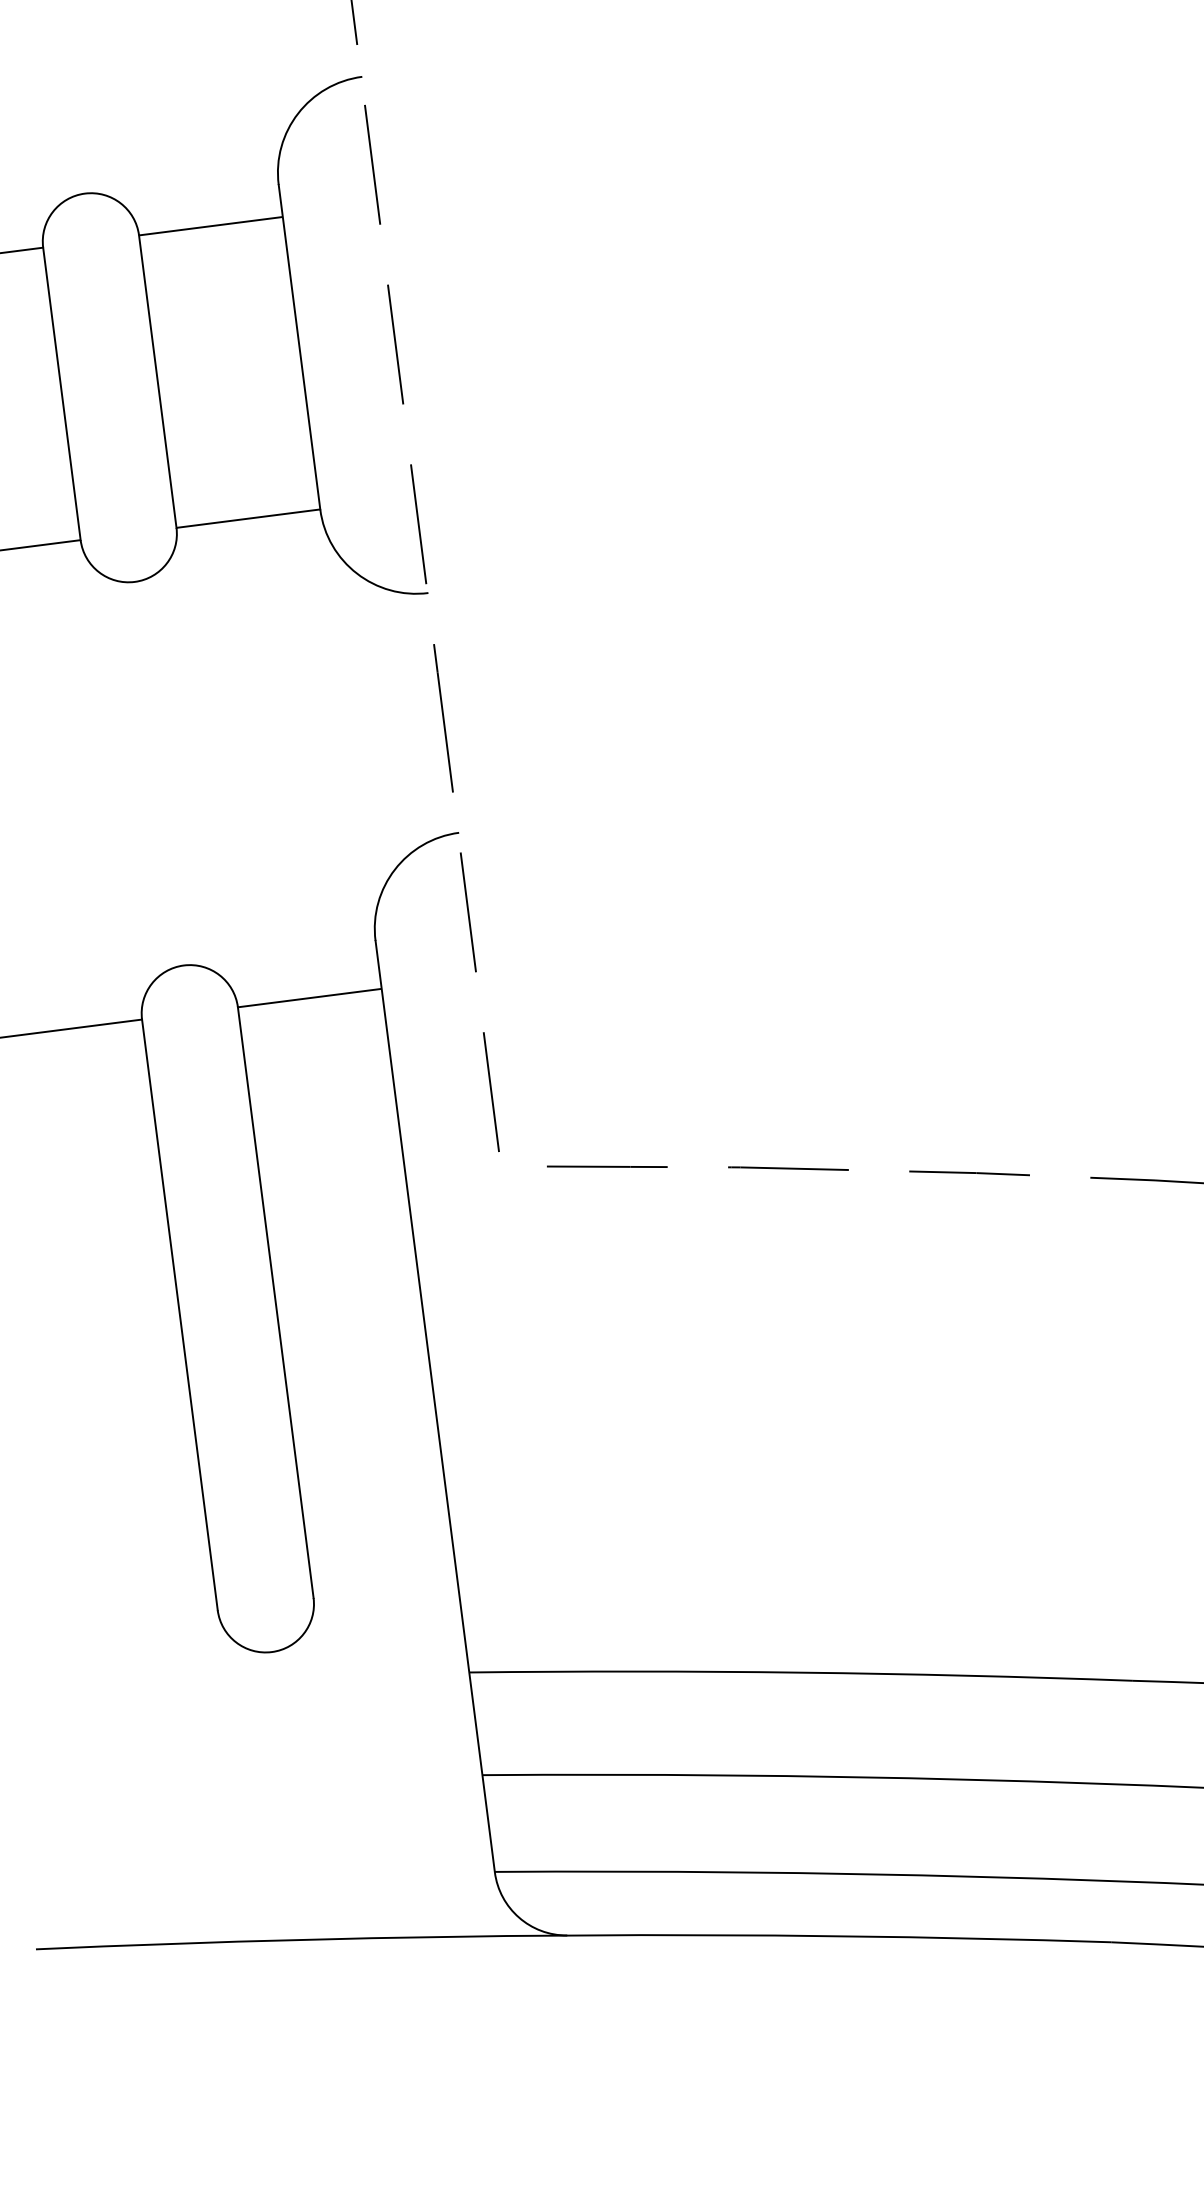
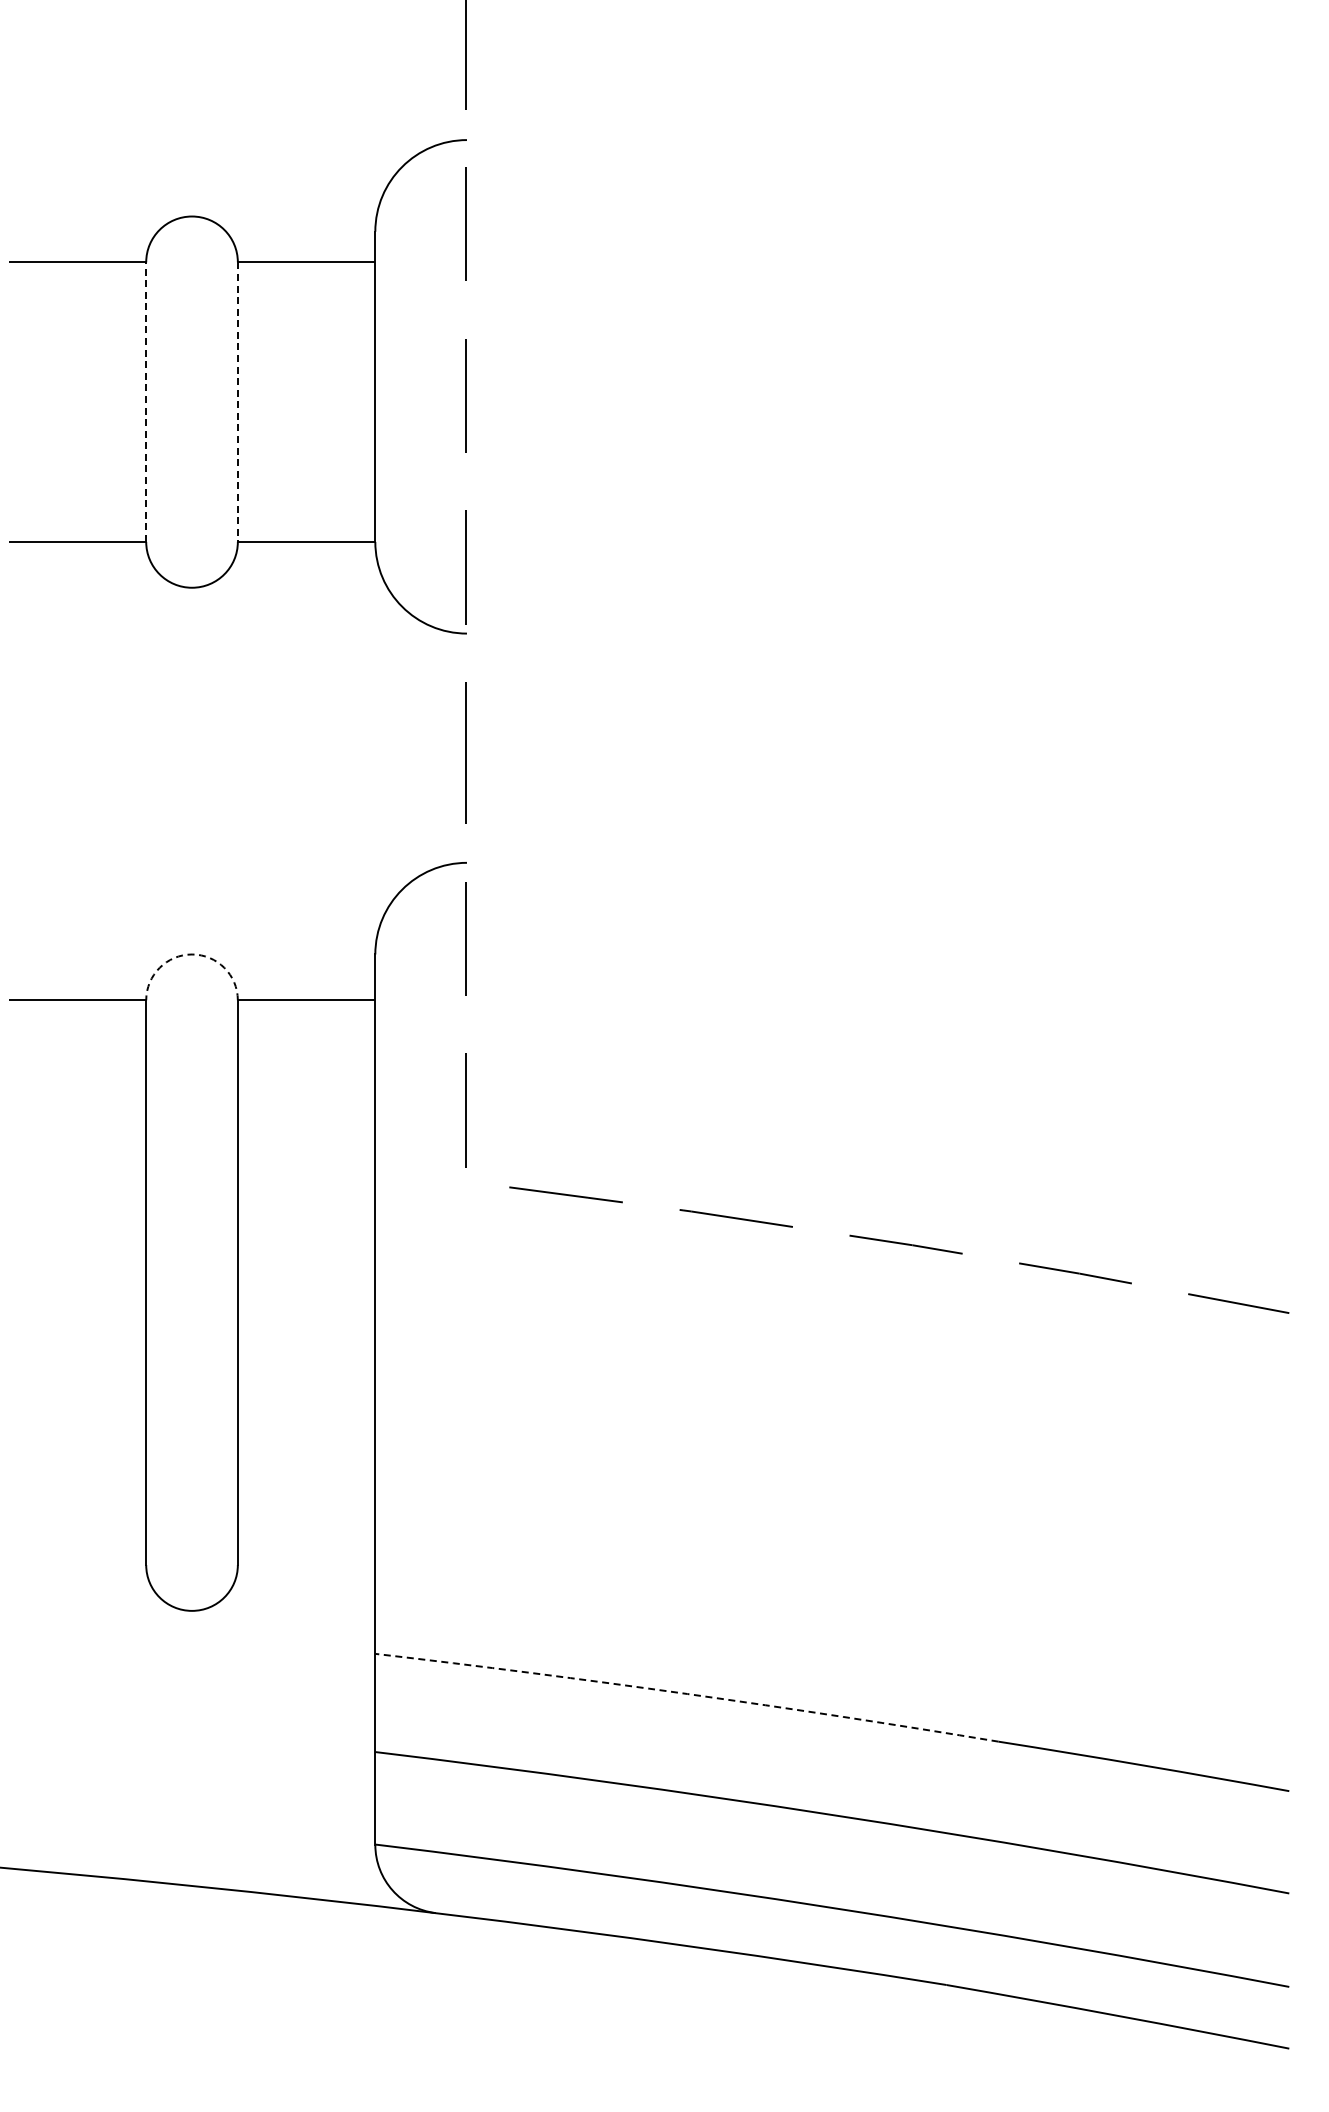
line: (157, 382) -> (237, 402), solid -> dashed
line: (62, 394) -> (146, 402), solid -> dashed
arc: (184, 965) -> (192, 954), solid -> dashed
arc: (801, 1673) -> (687, 1694), solid -> dashed

